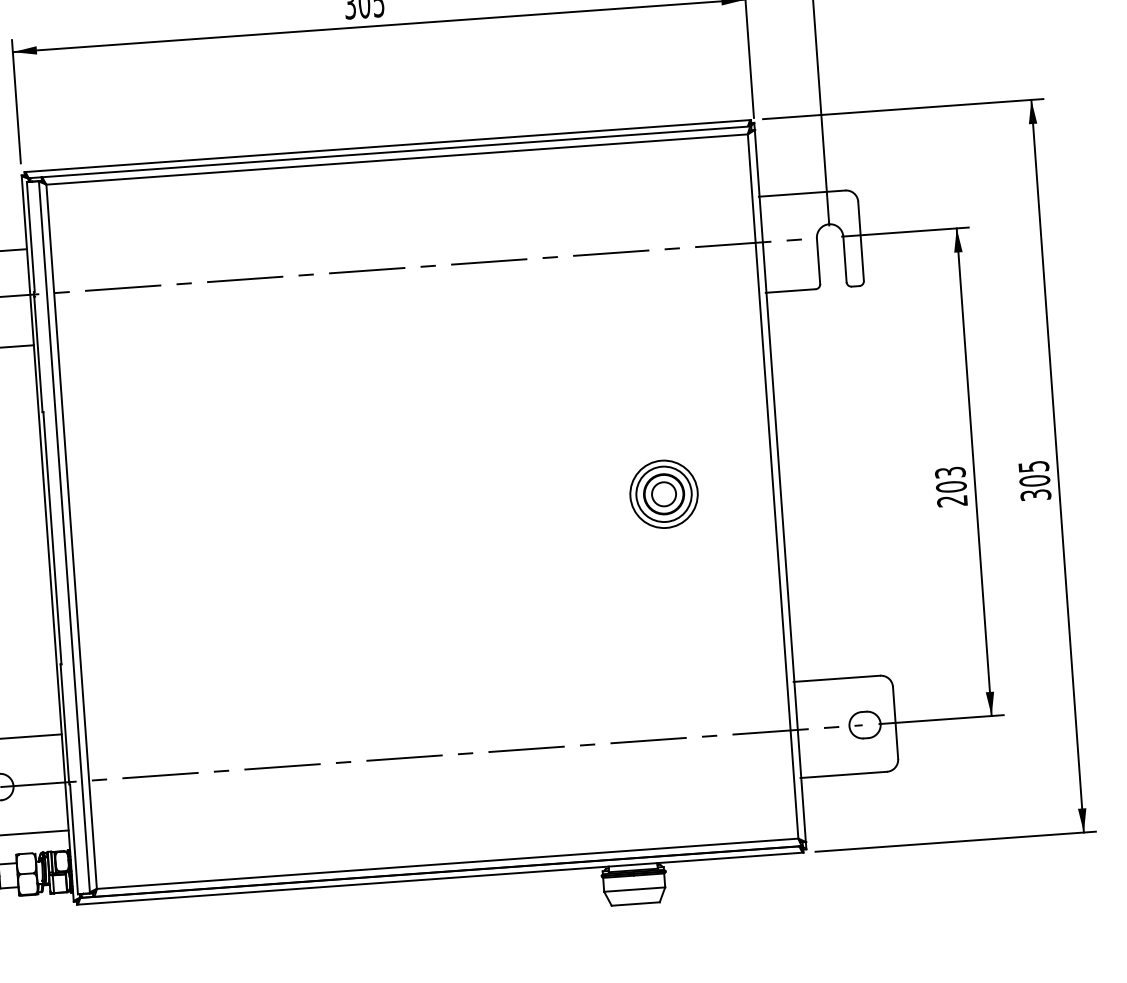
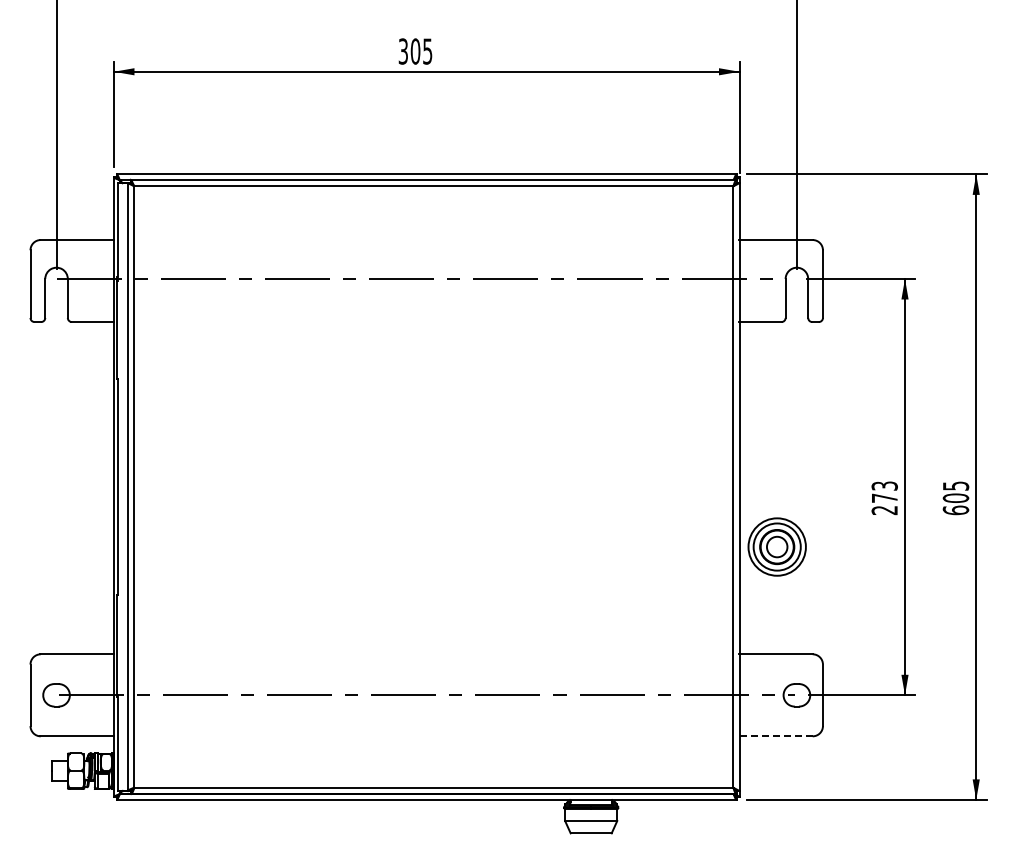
text: (951, 486) -> (884, 497), 203 -> 273
part: (663, 493) -> (776, 546), moved
text: (1035, 495) -> (955, 510), 305 -> 605
line: (843, 775) -> (775, 736), solid -> dashed

